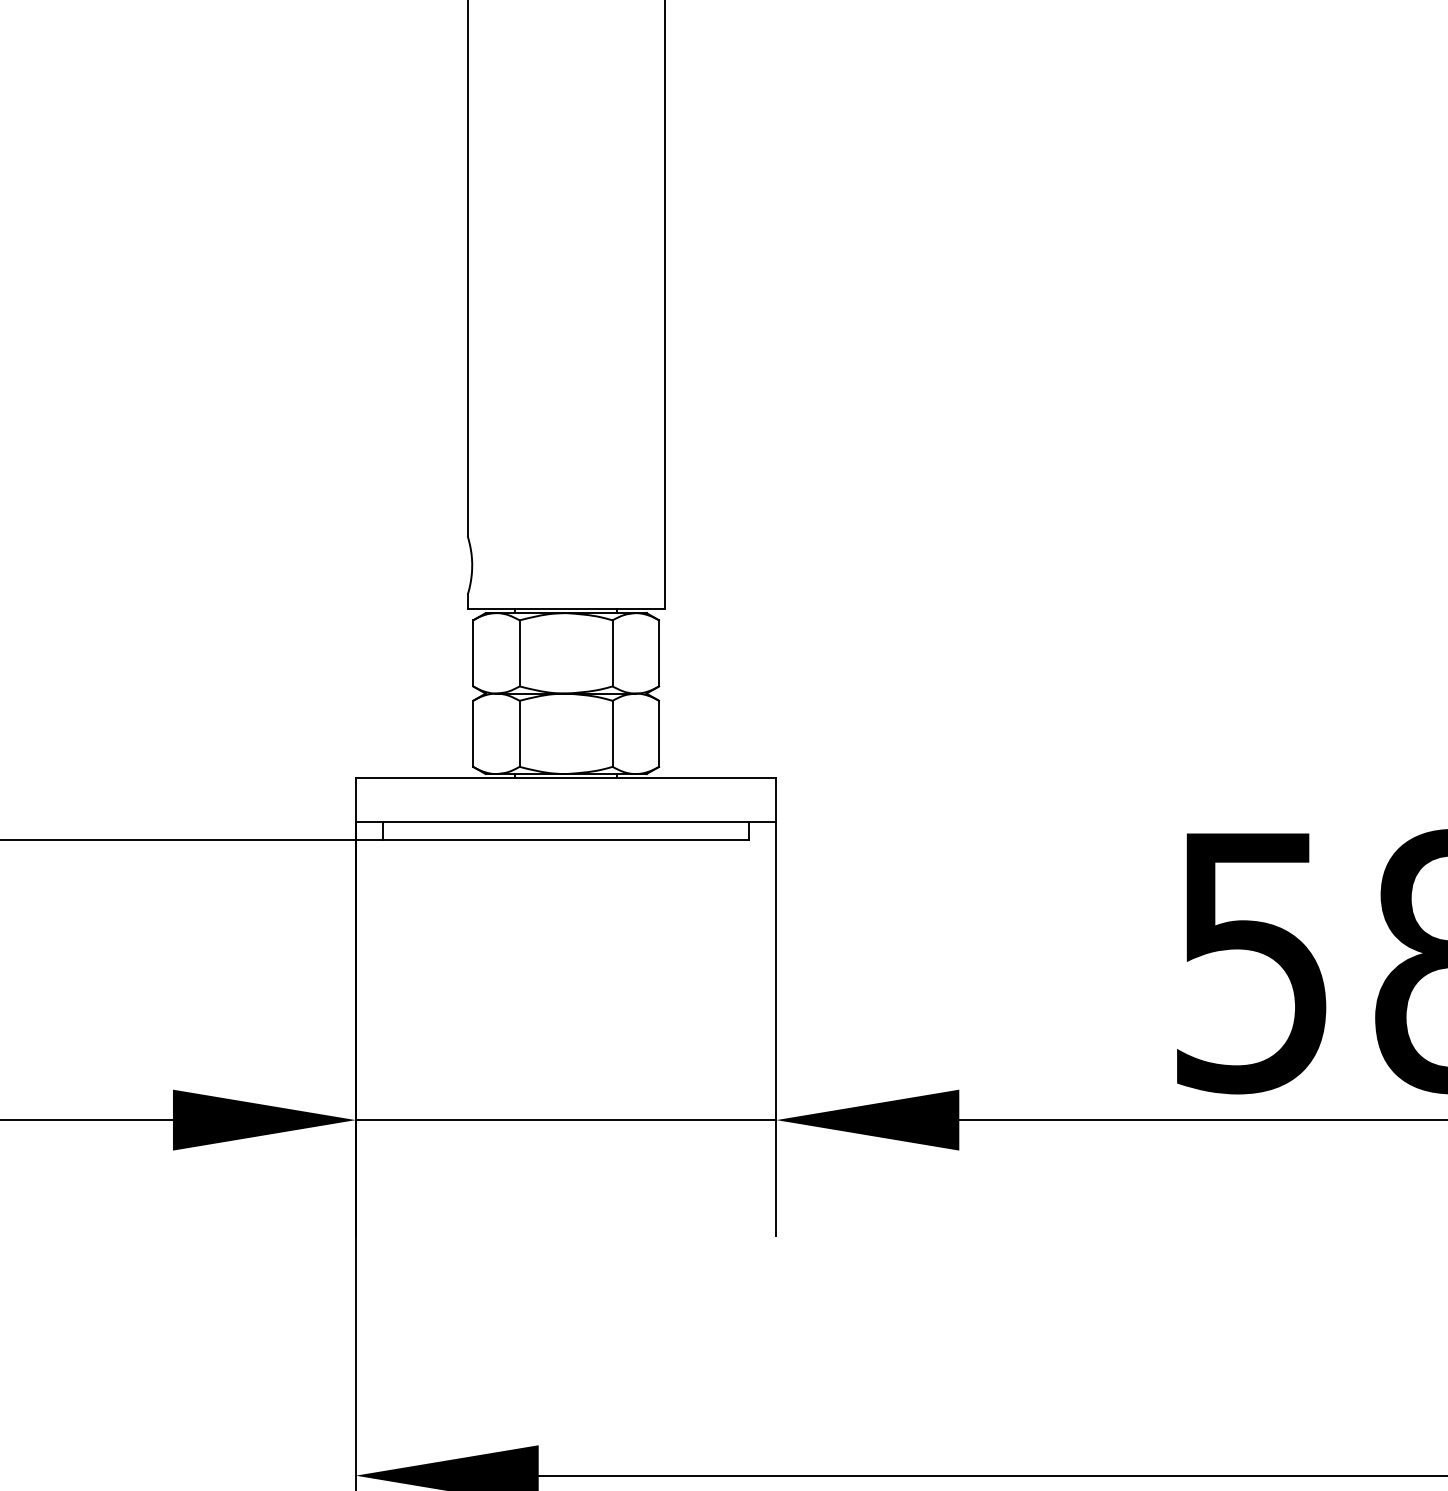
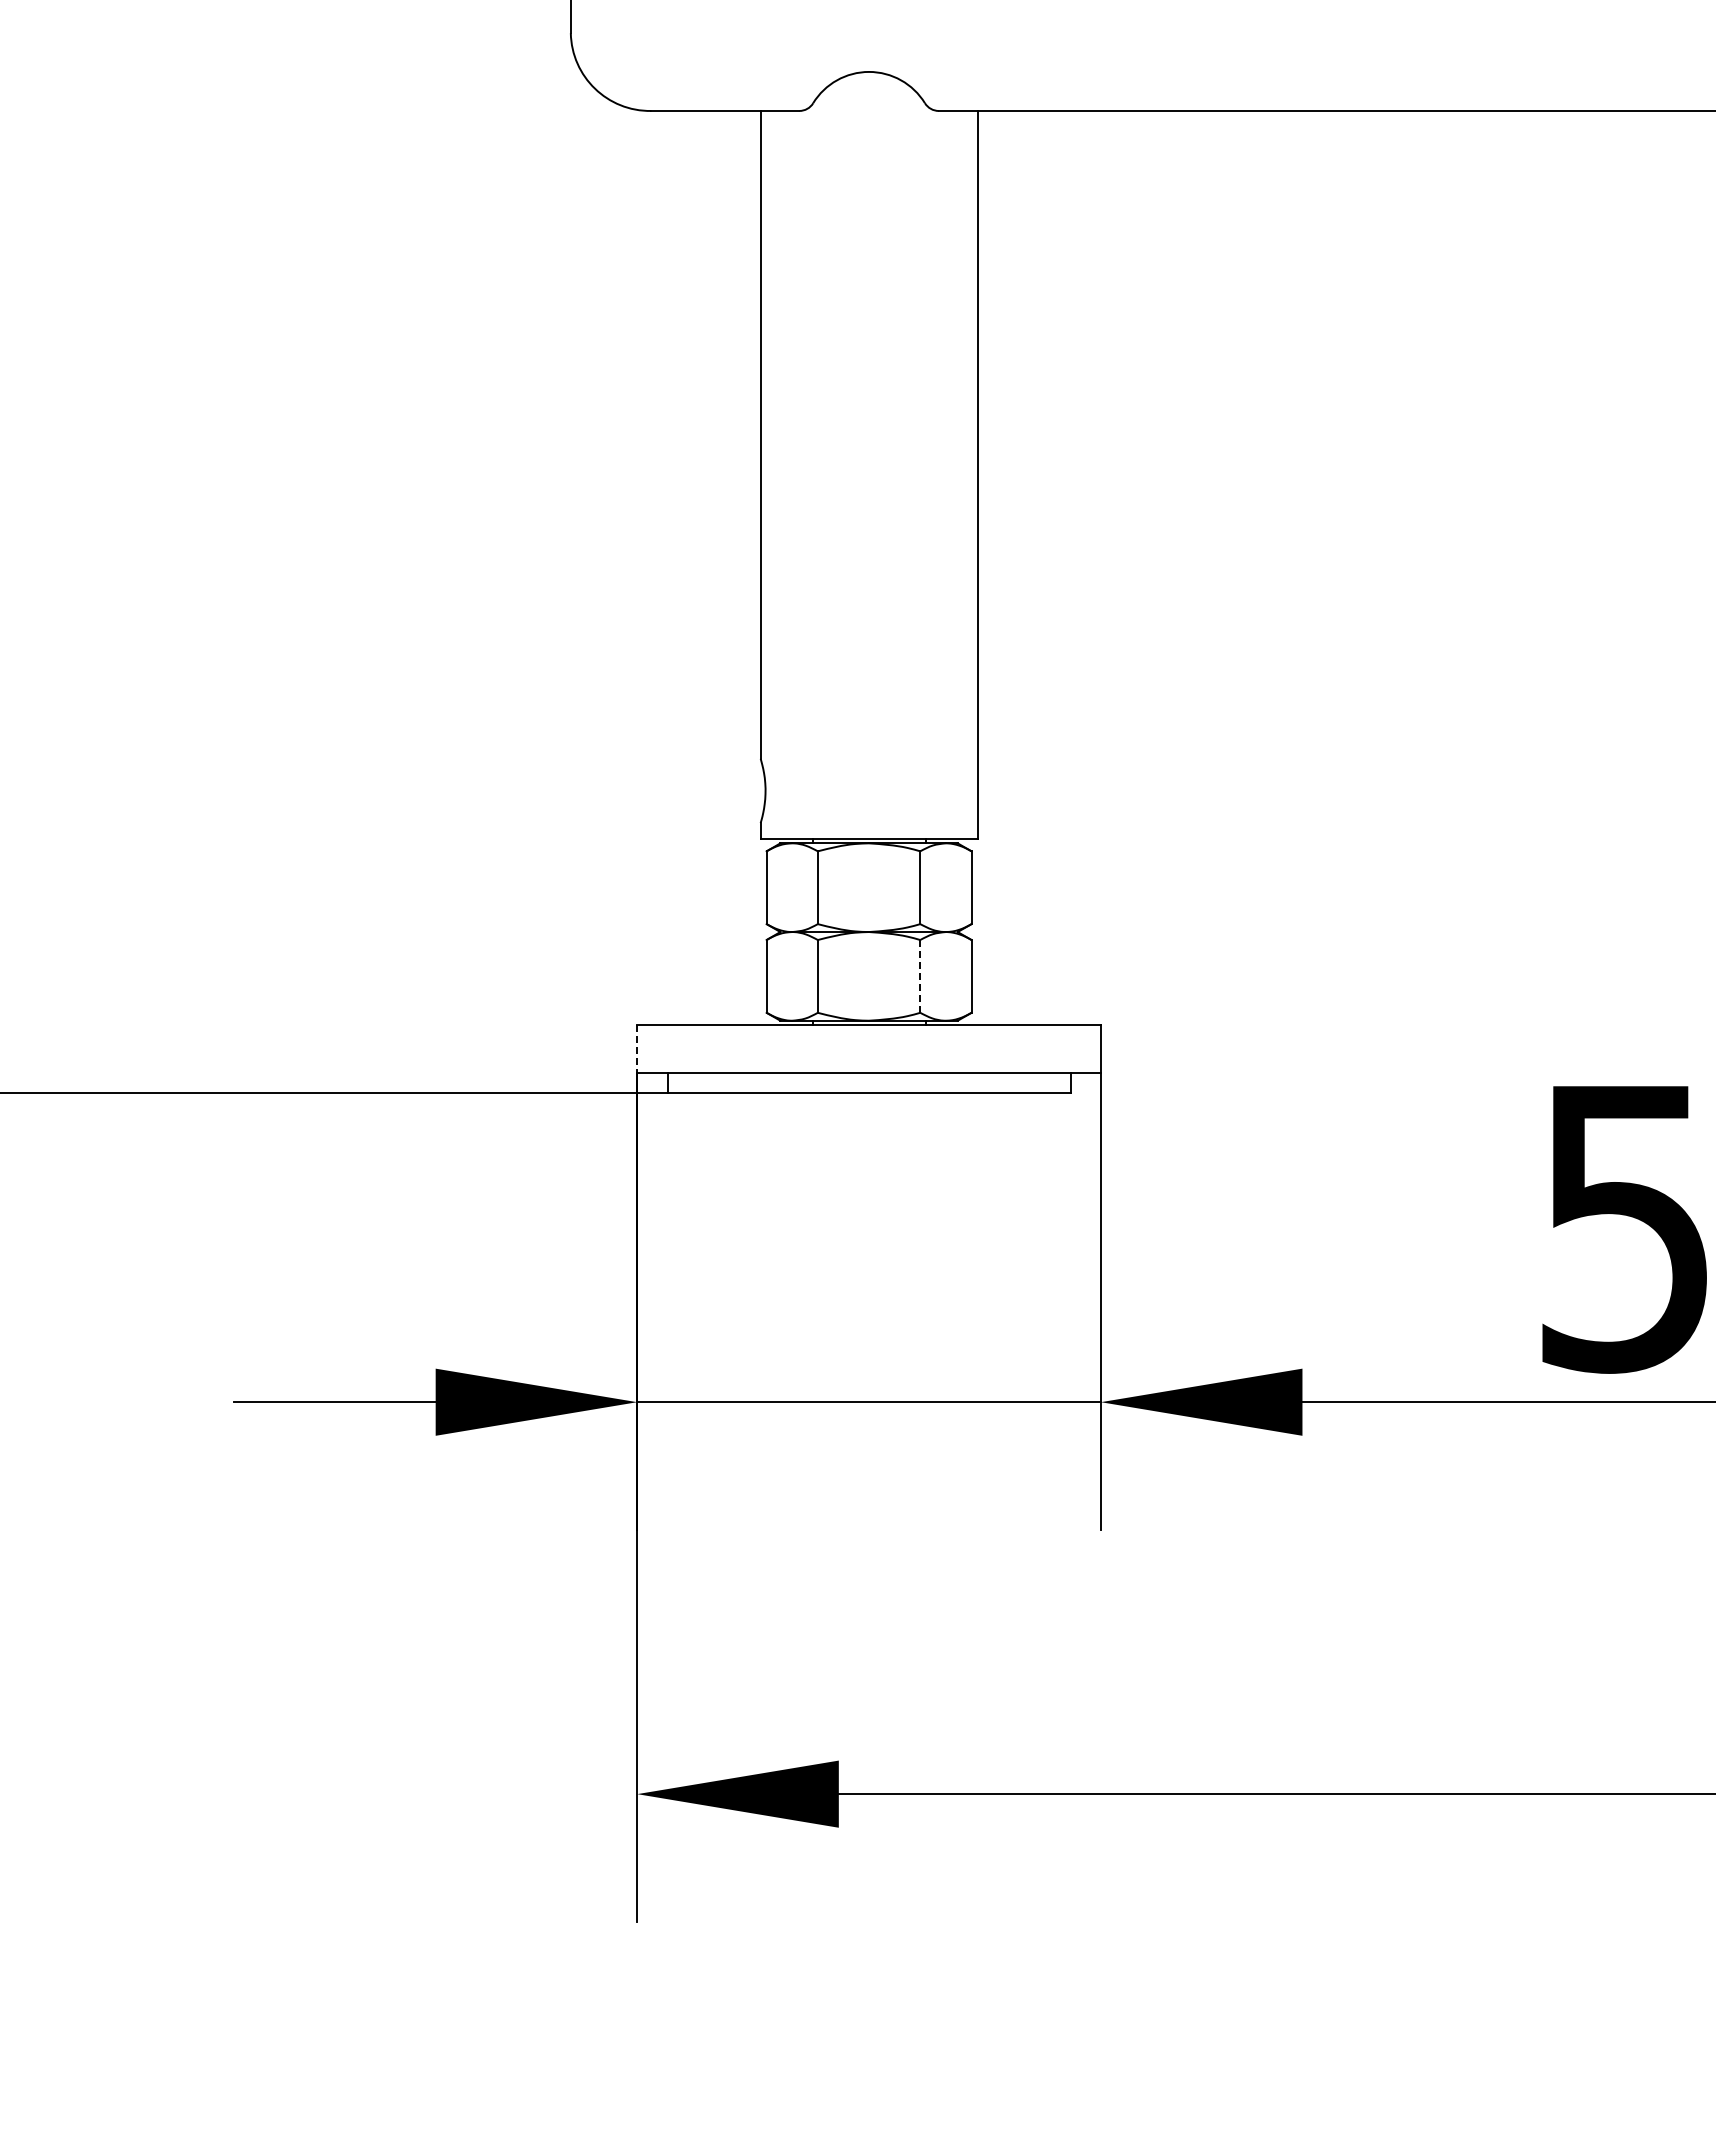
line: (612, 733) -> (920, 976), solid -> dashed
line: (356, 800) -> (637, 1049), solid -> dashed

